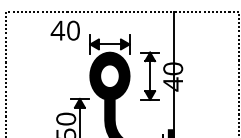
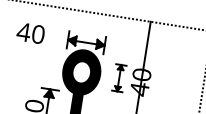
text: (64, 30) -> (30, 33), moved
part: (149, 75) -> (118, 77), size x0.6

